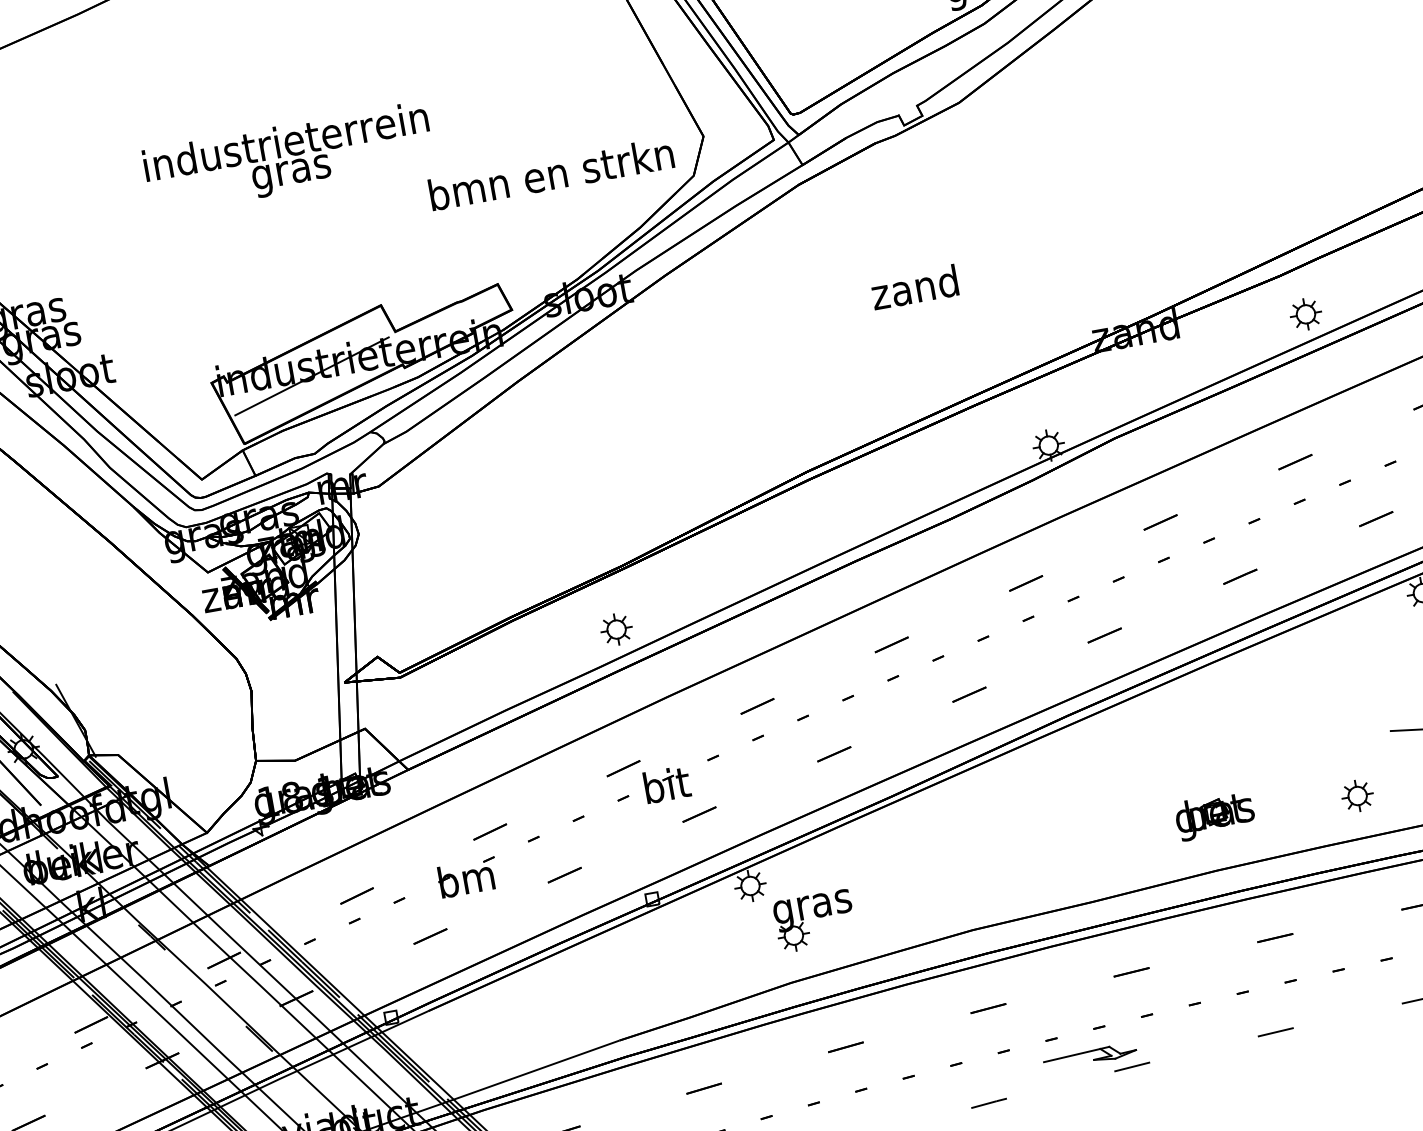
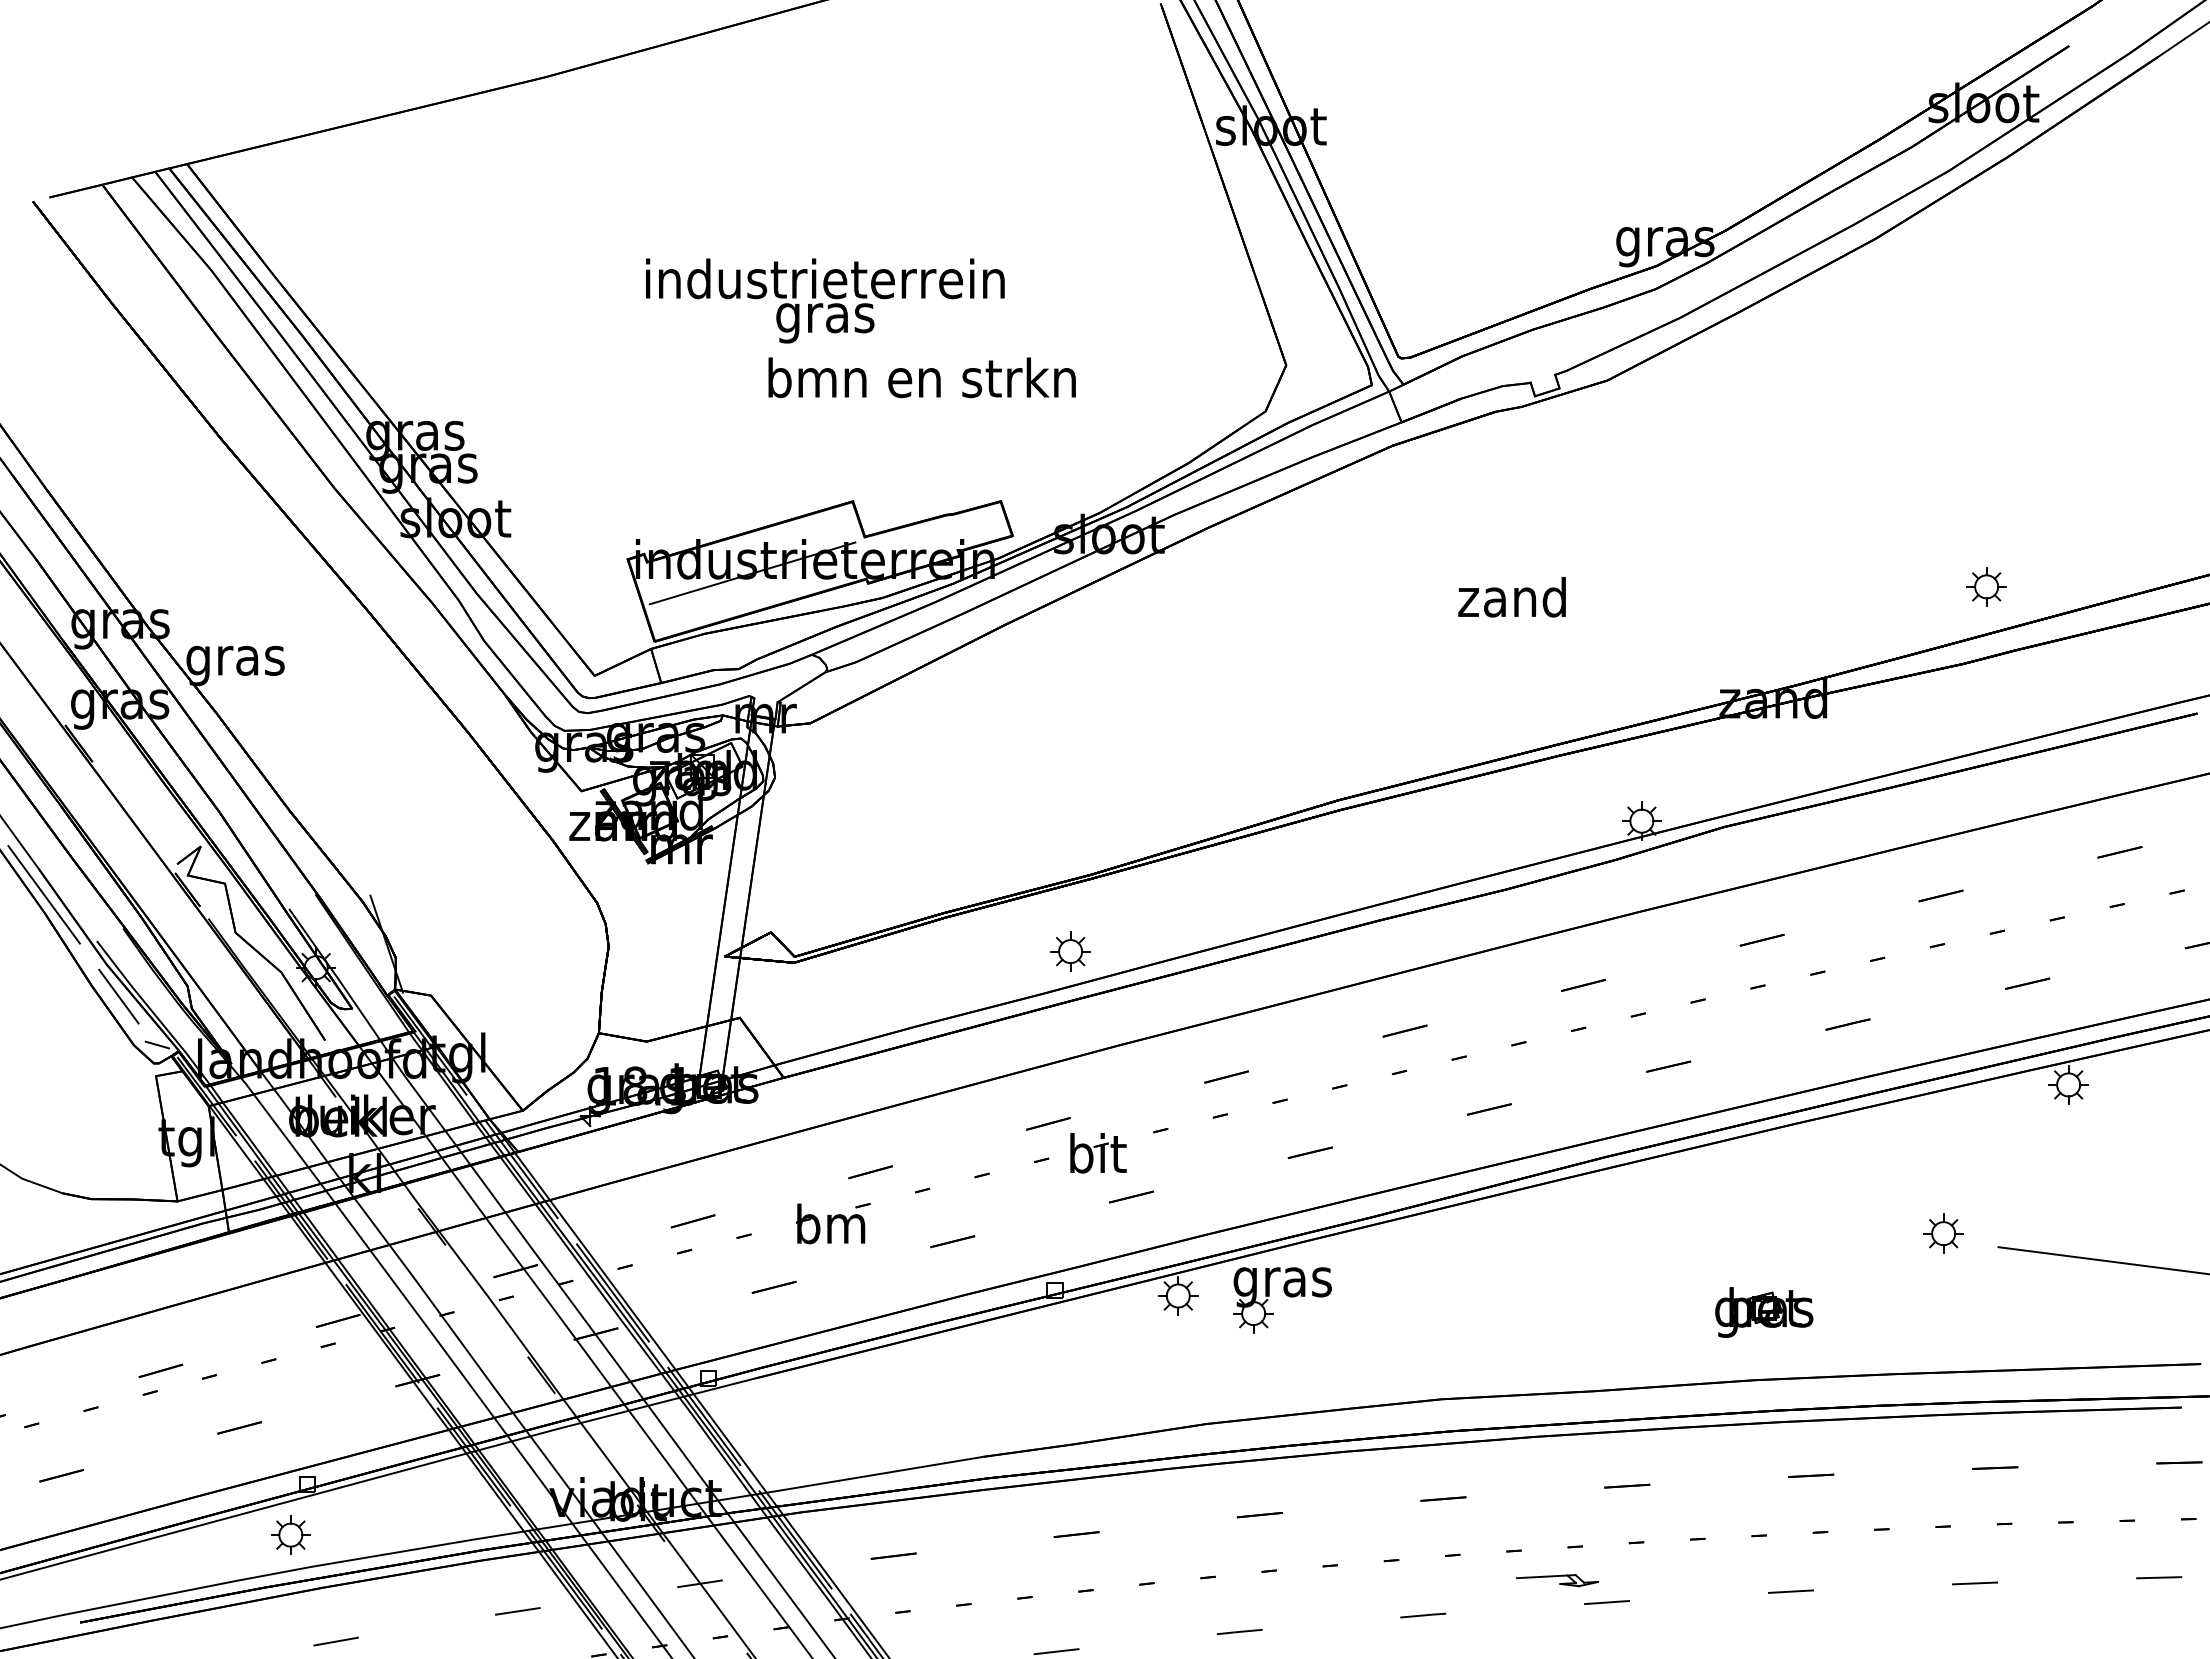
text: (289, 158) -> (825, 300), moved
text: (550, 173) -> (921, 377), moved
part: (1305, 314) -> (1986, 586), moved
part: (1357, 795) -> (1943, 1233), moved
part: (817, 916) -> (1286, 1295), moved
part: (1090, 1056) -> (1557, 1580), size x0.7

